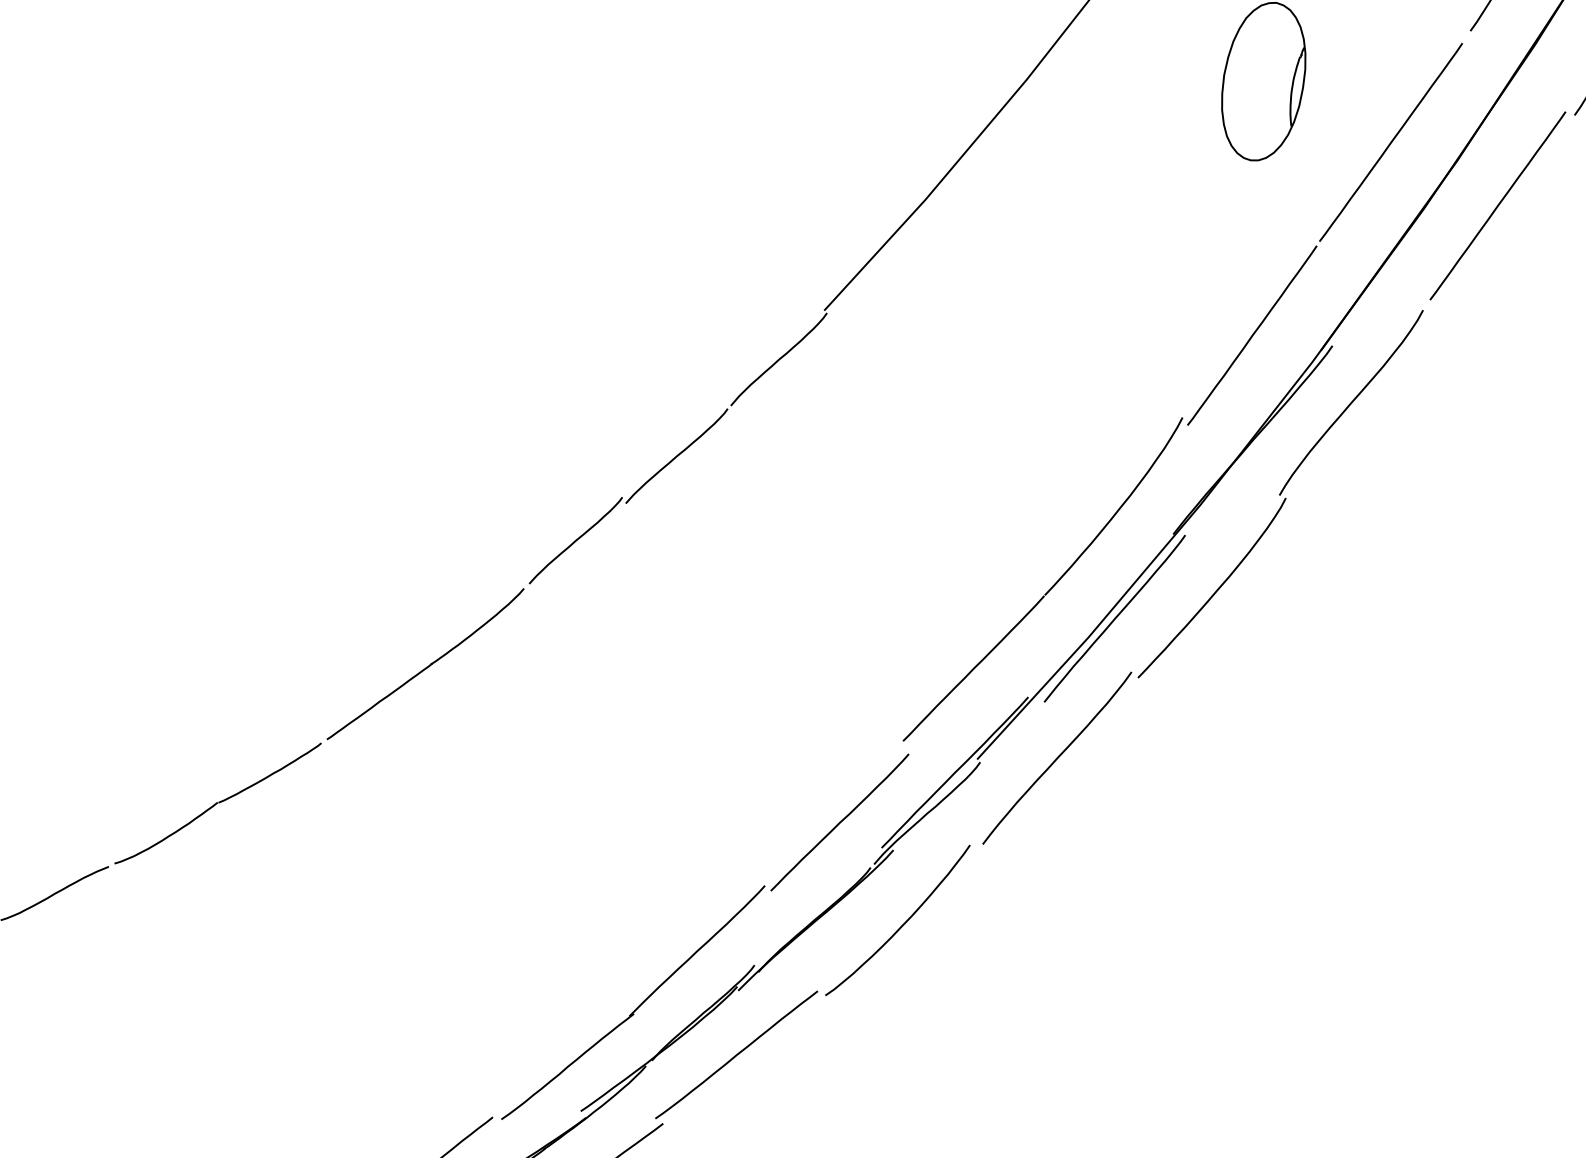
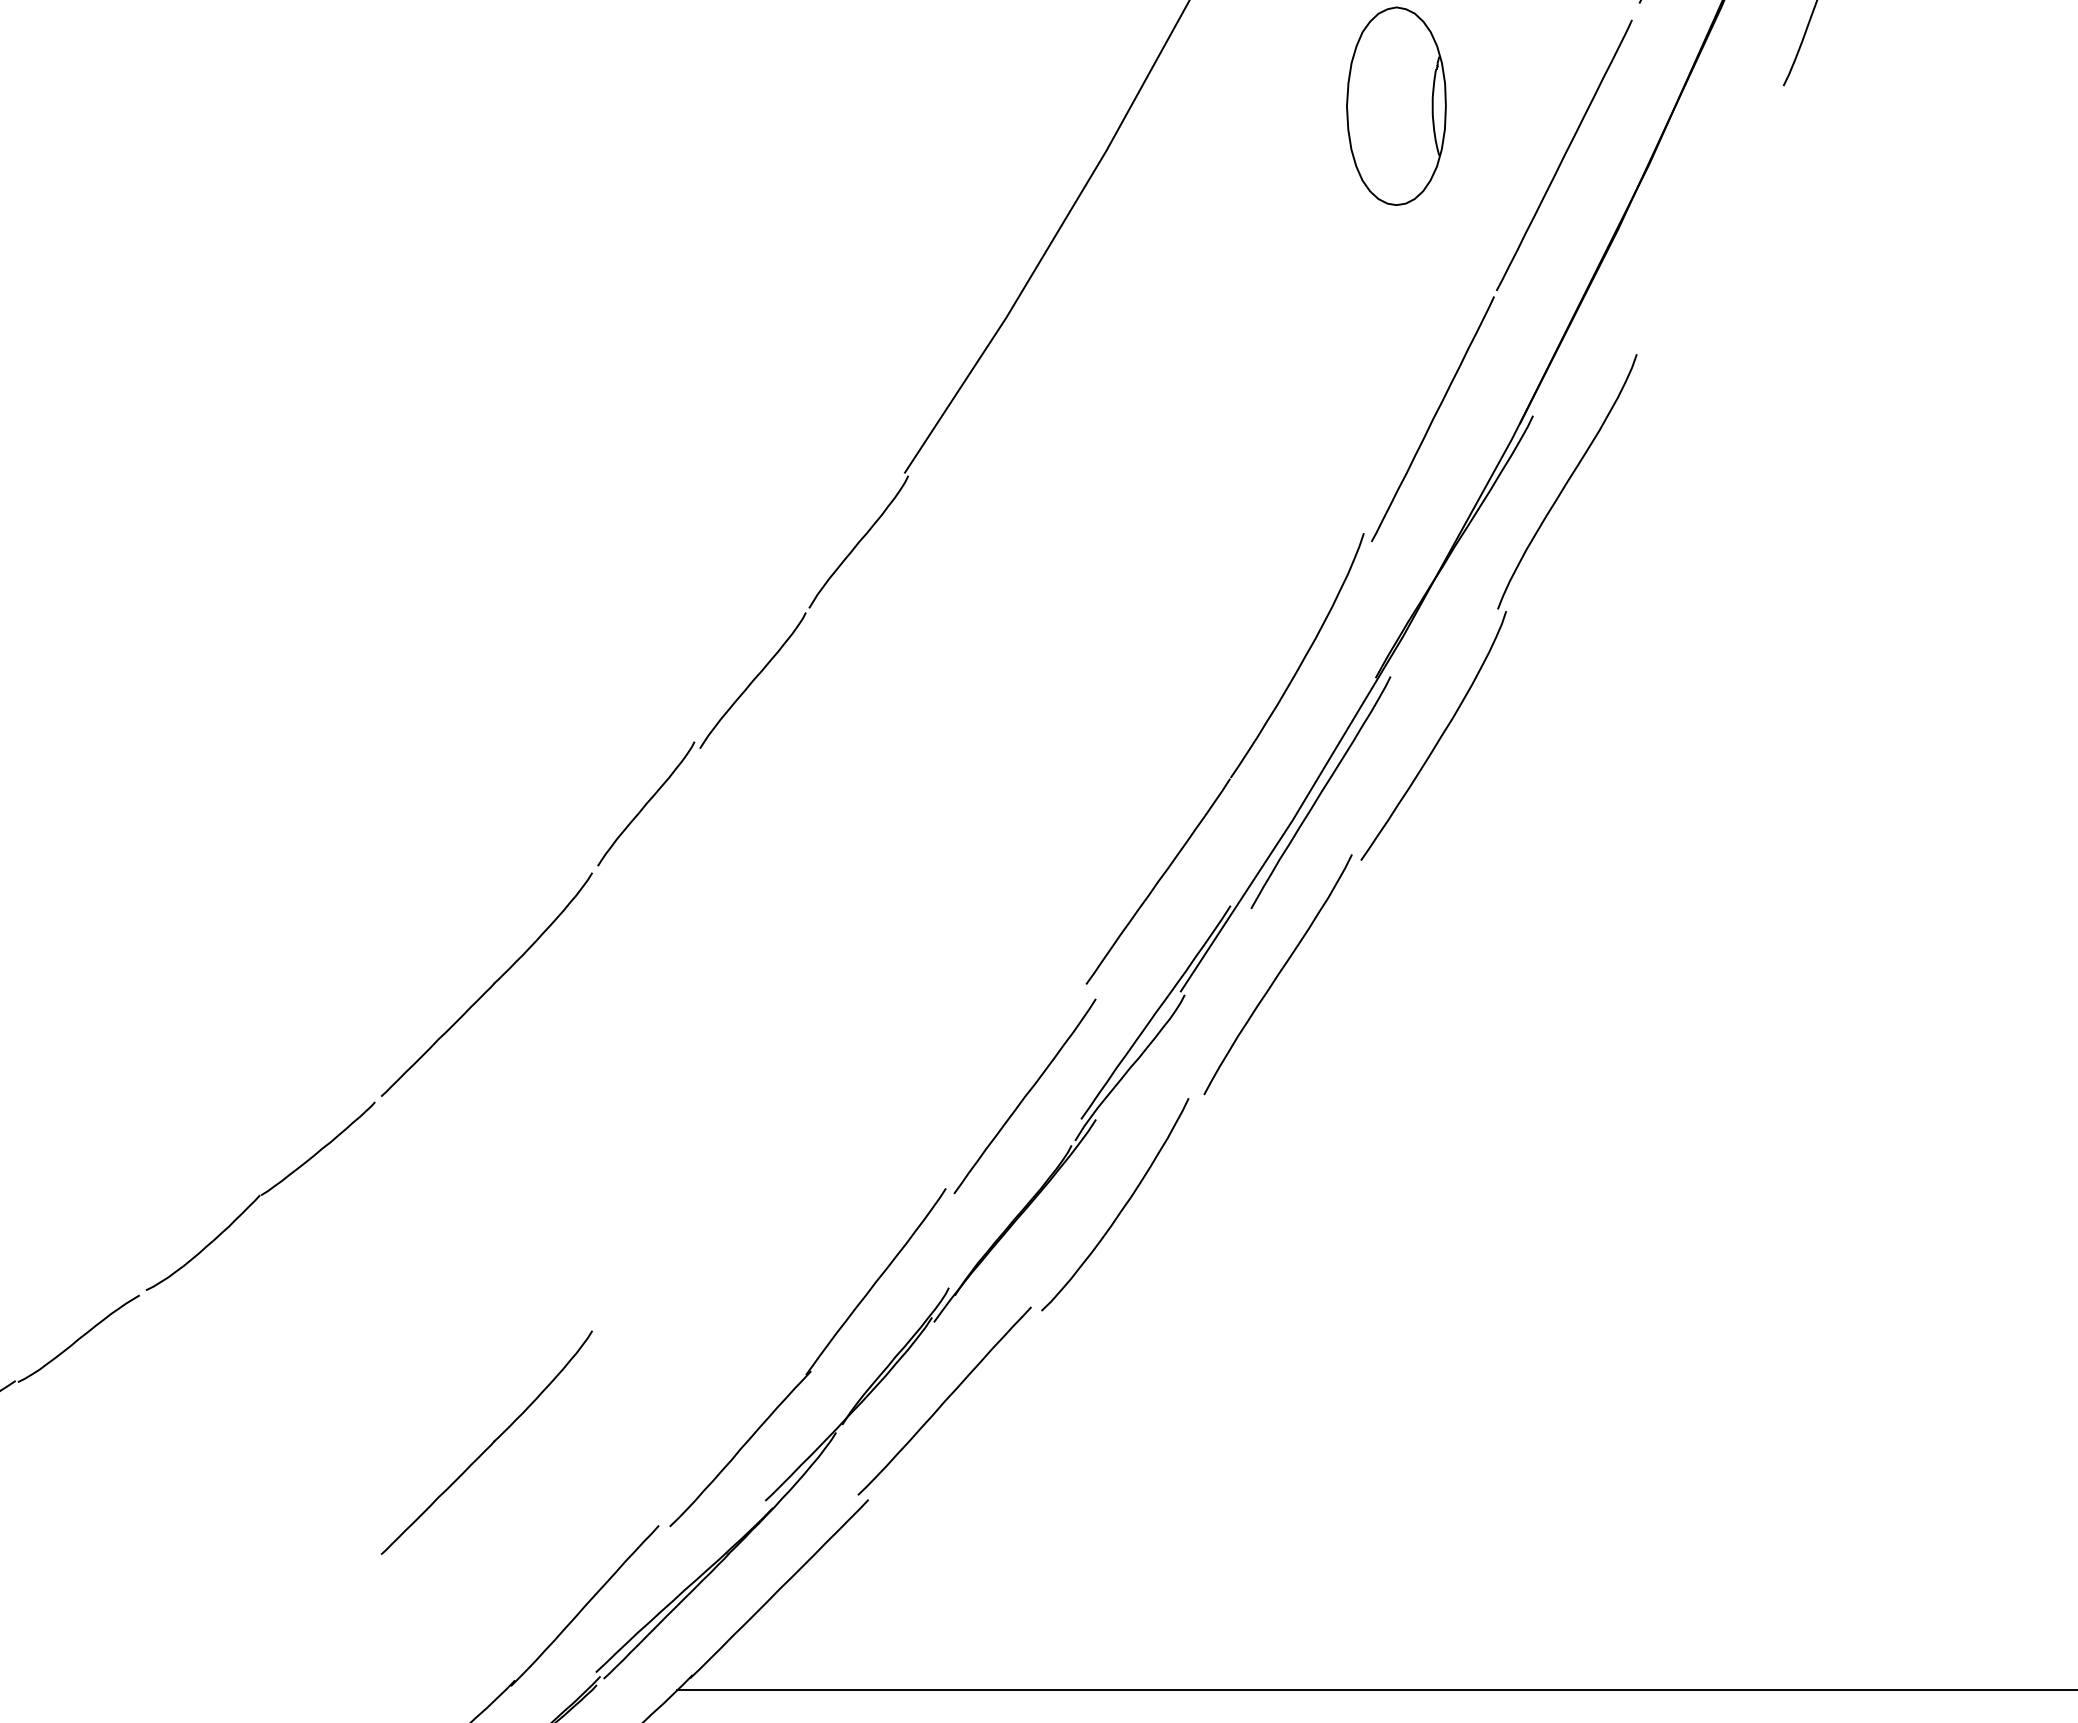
line: (1497, 205) -> (1707, 211), removed
part: (366, 1028) -> (486, 1442), added

